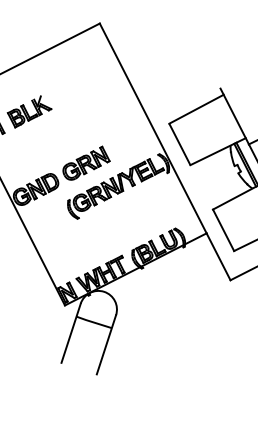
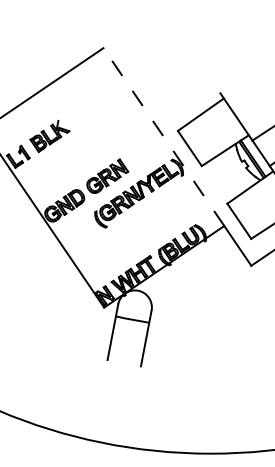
line: (152, 128) -> (163, 137), solid -> dashed

